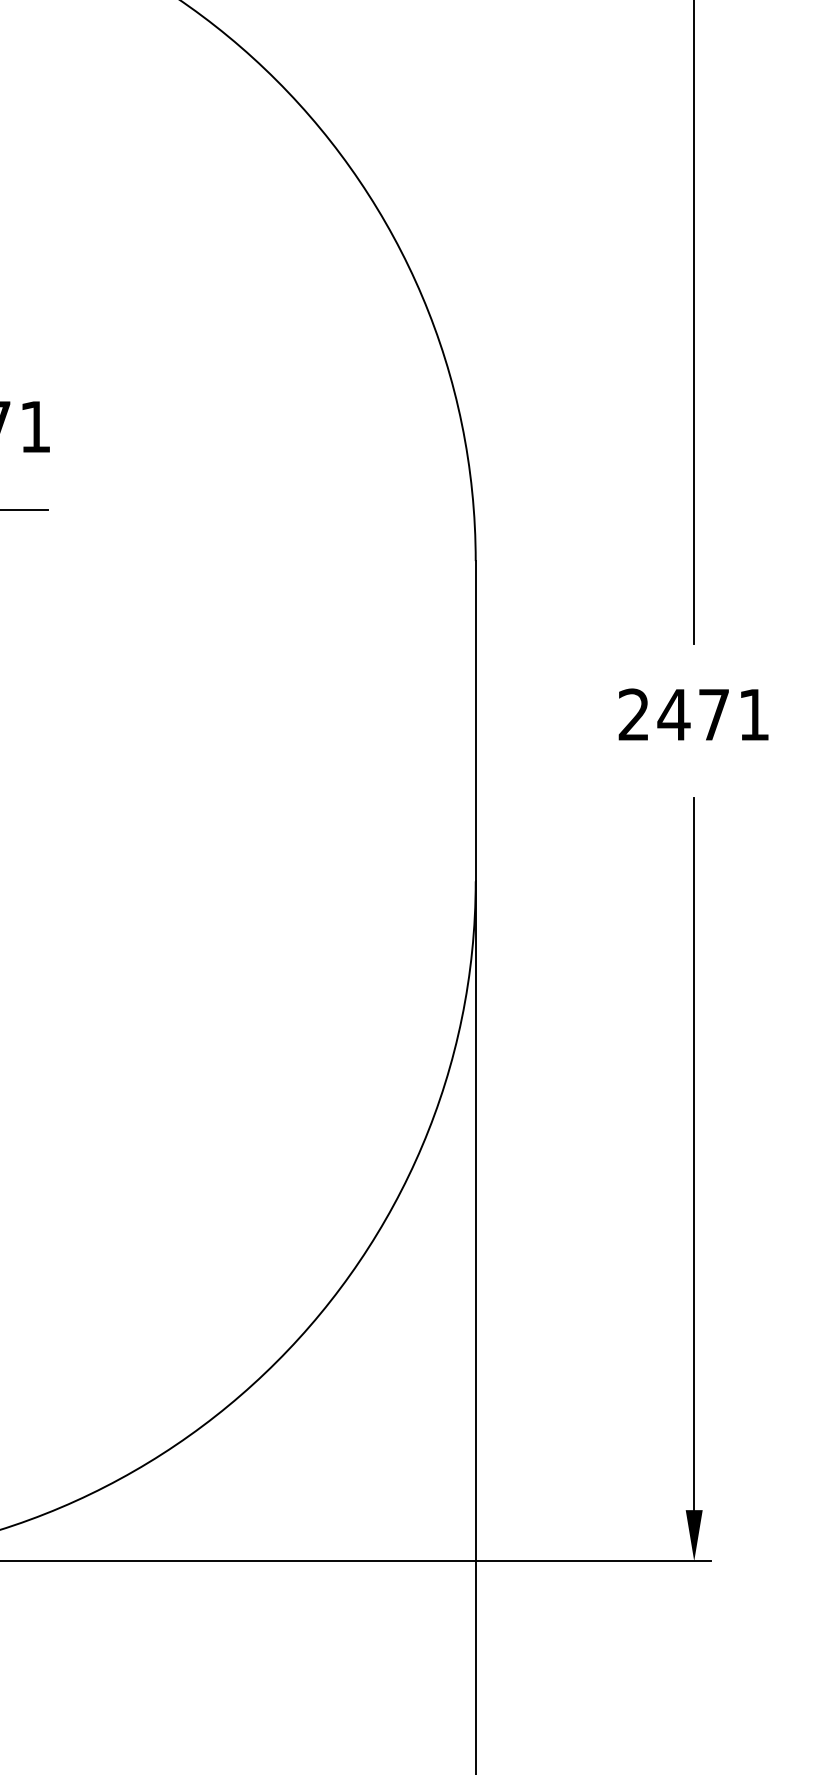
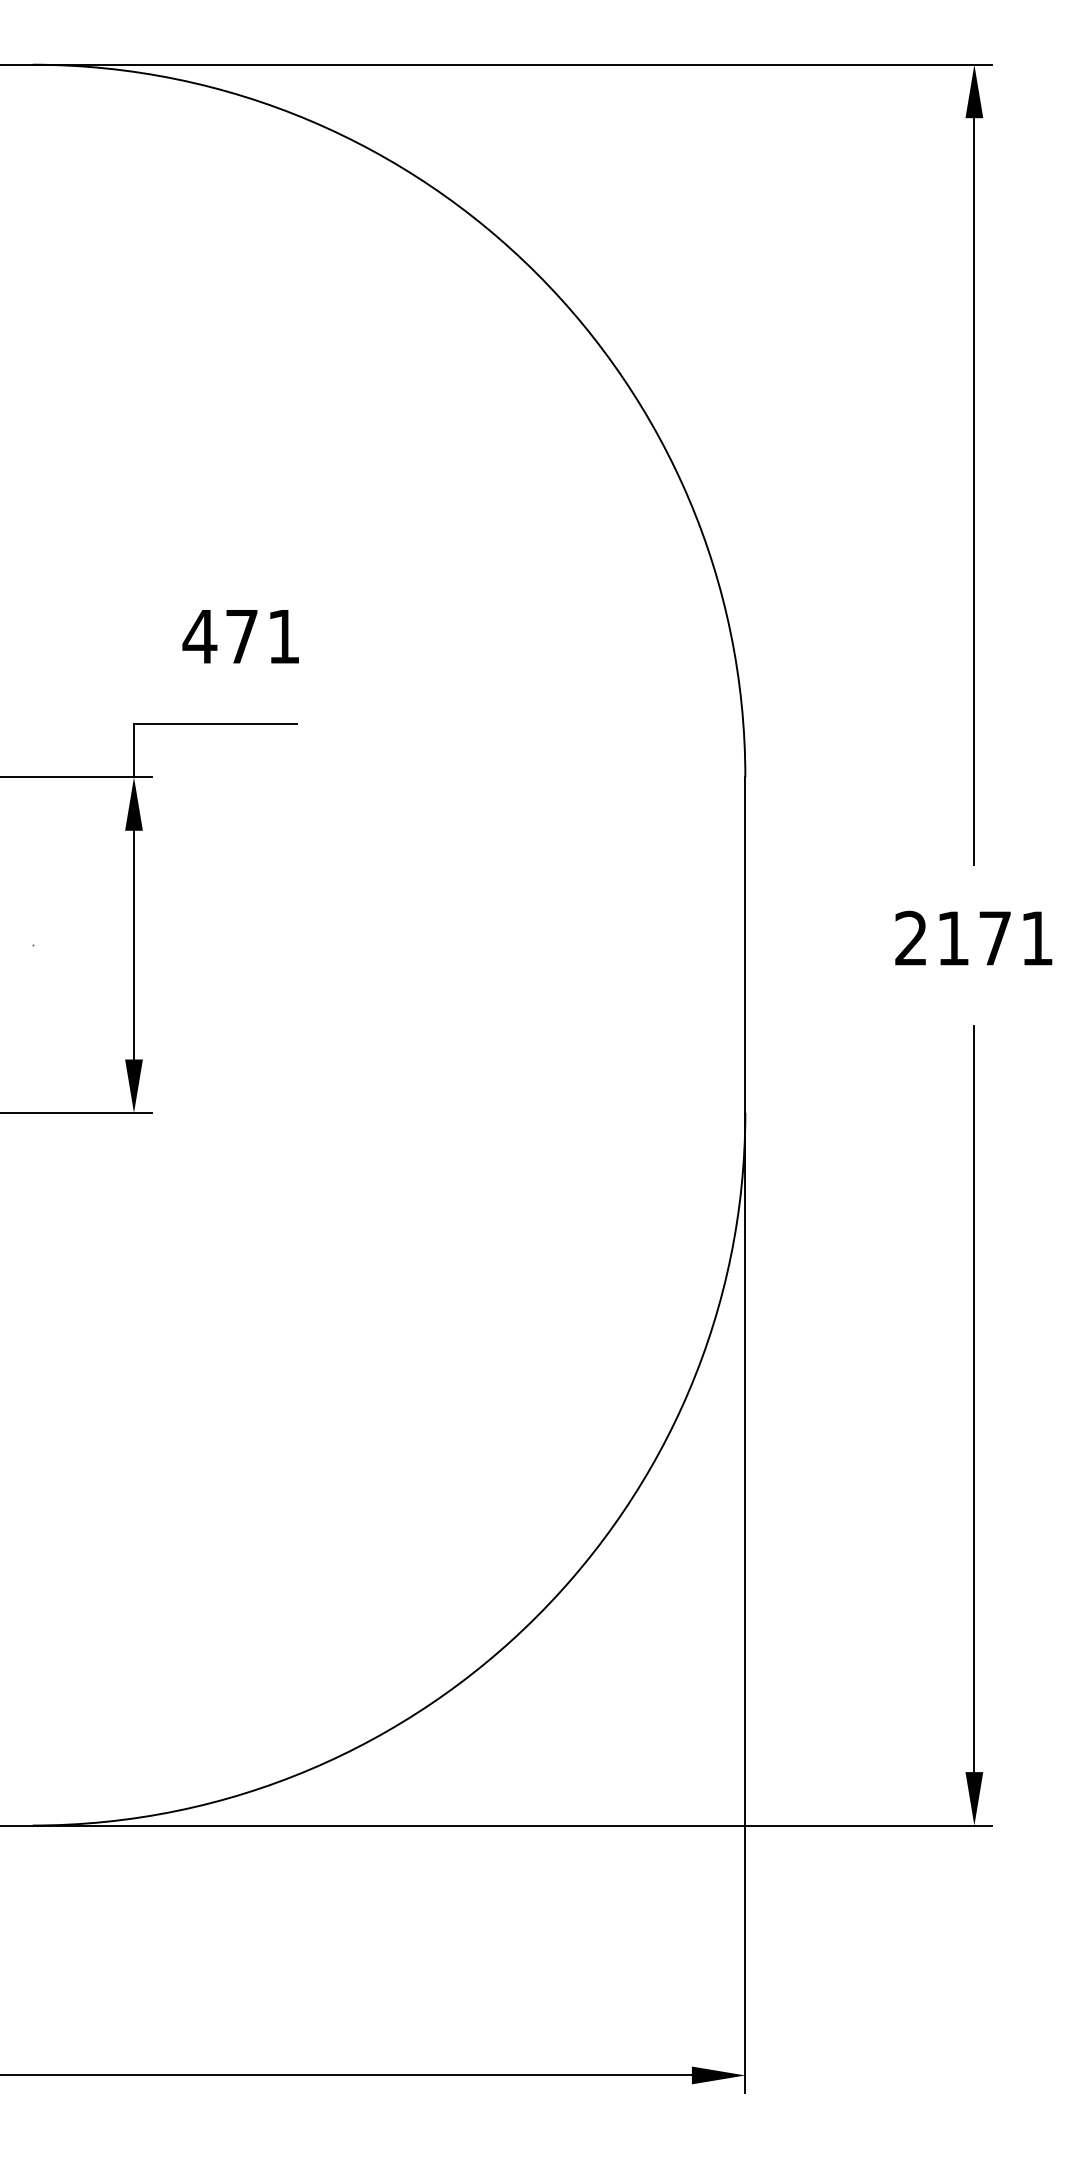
text: (673, 714) -> (952, 938), 2471 -> 2171

